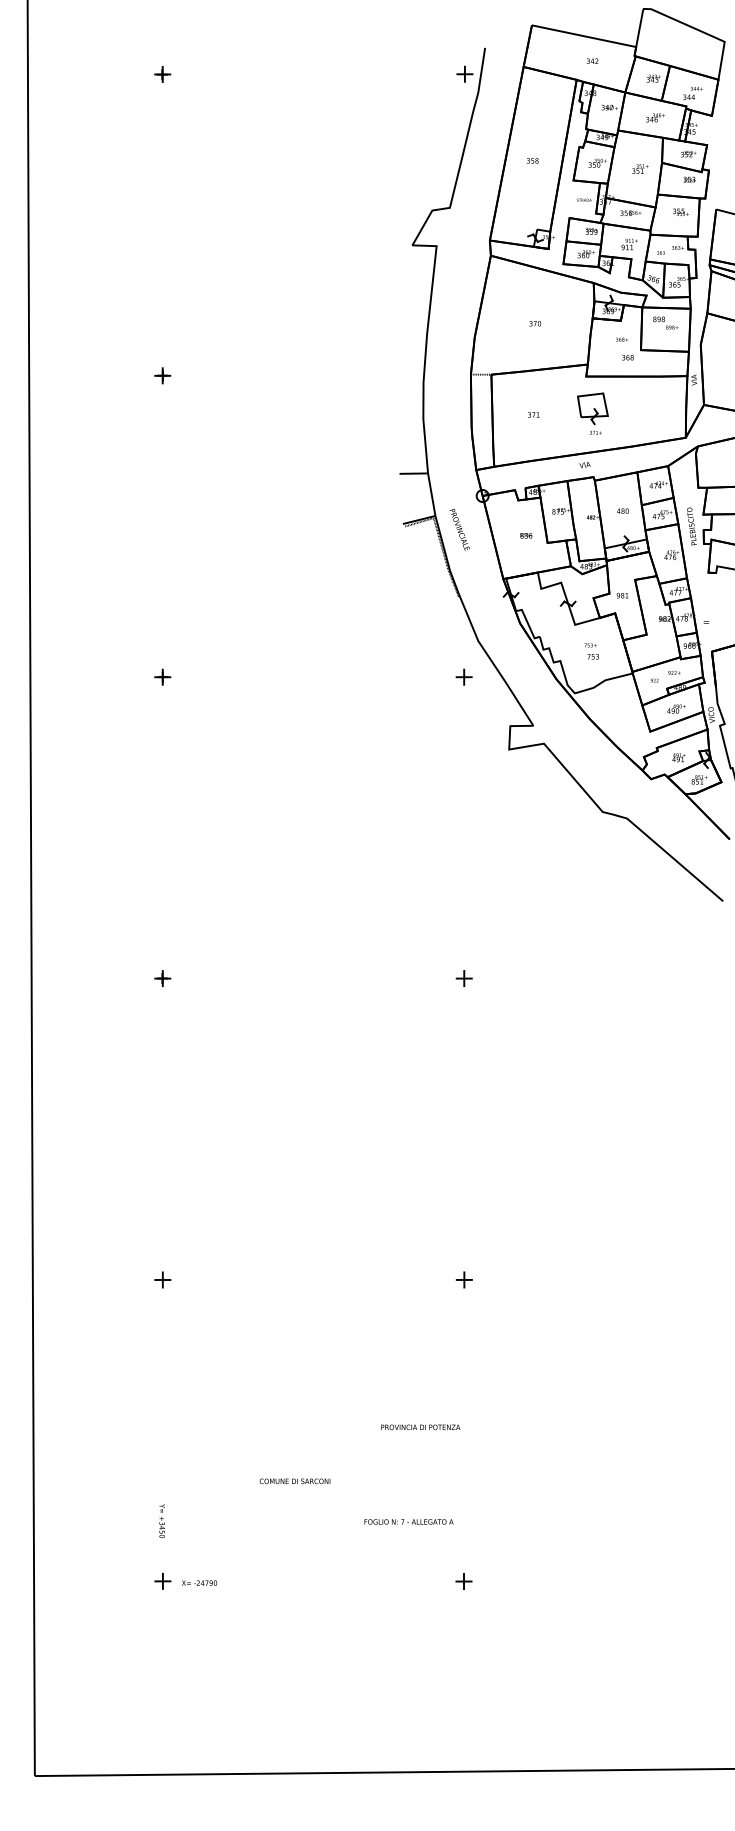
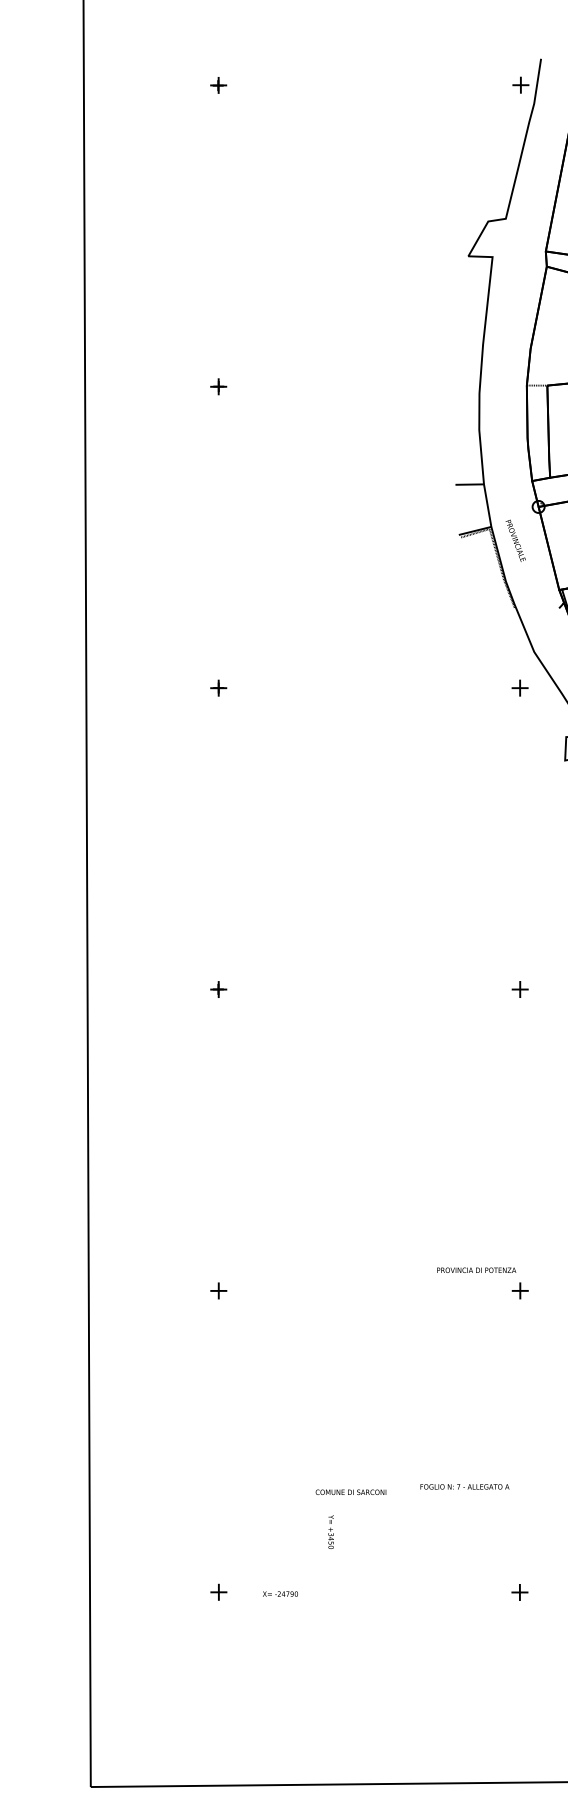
text: (420, 1427) -> (476, 1270), moved
text: (161, 1521) -> (330, 1532), moved
text: (408, 1521) -> (464, 1486), moved
text: (199, 1582) -> (280, 1593), moved

